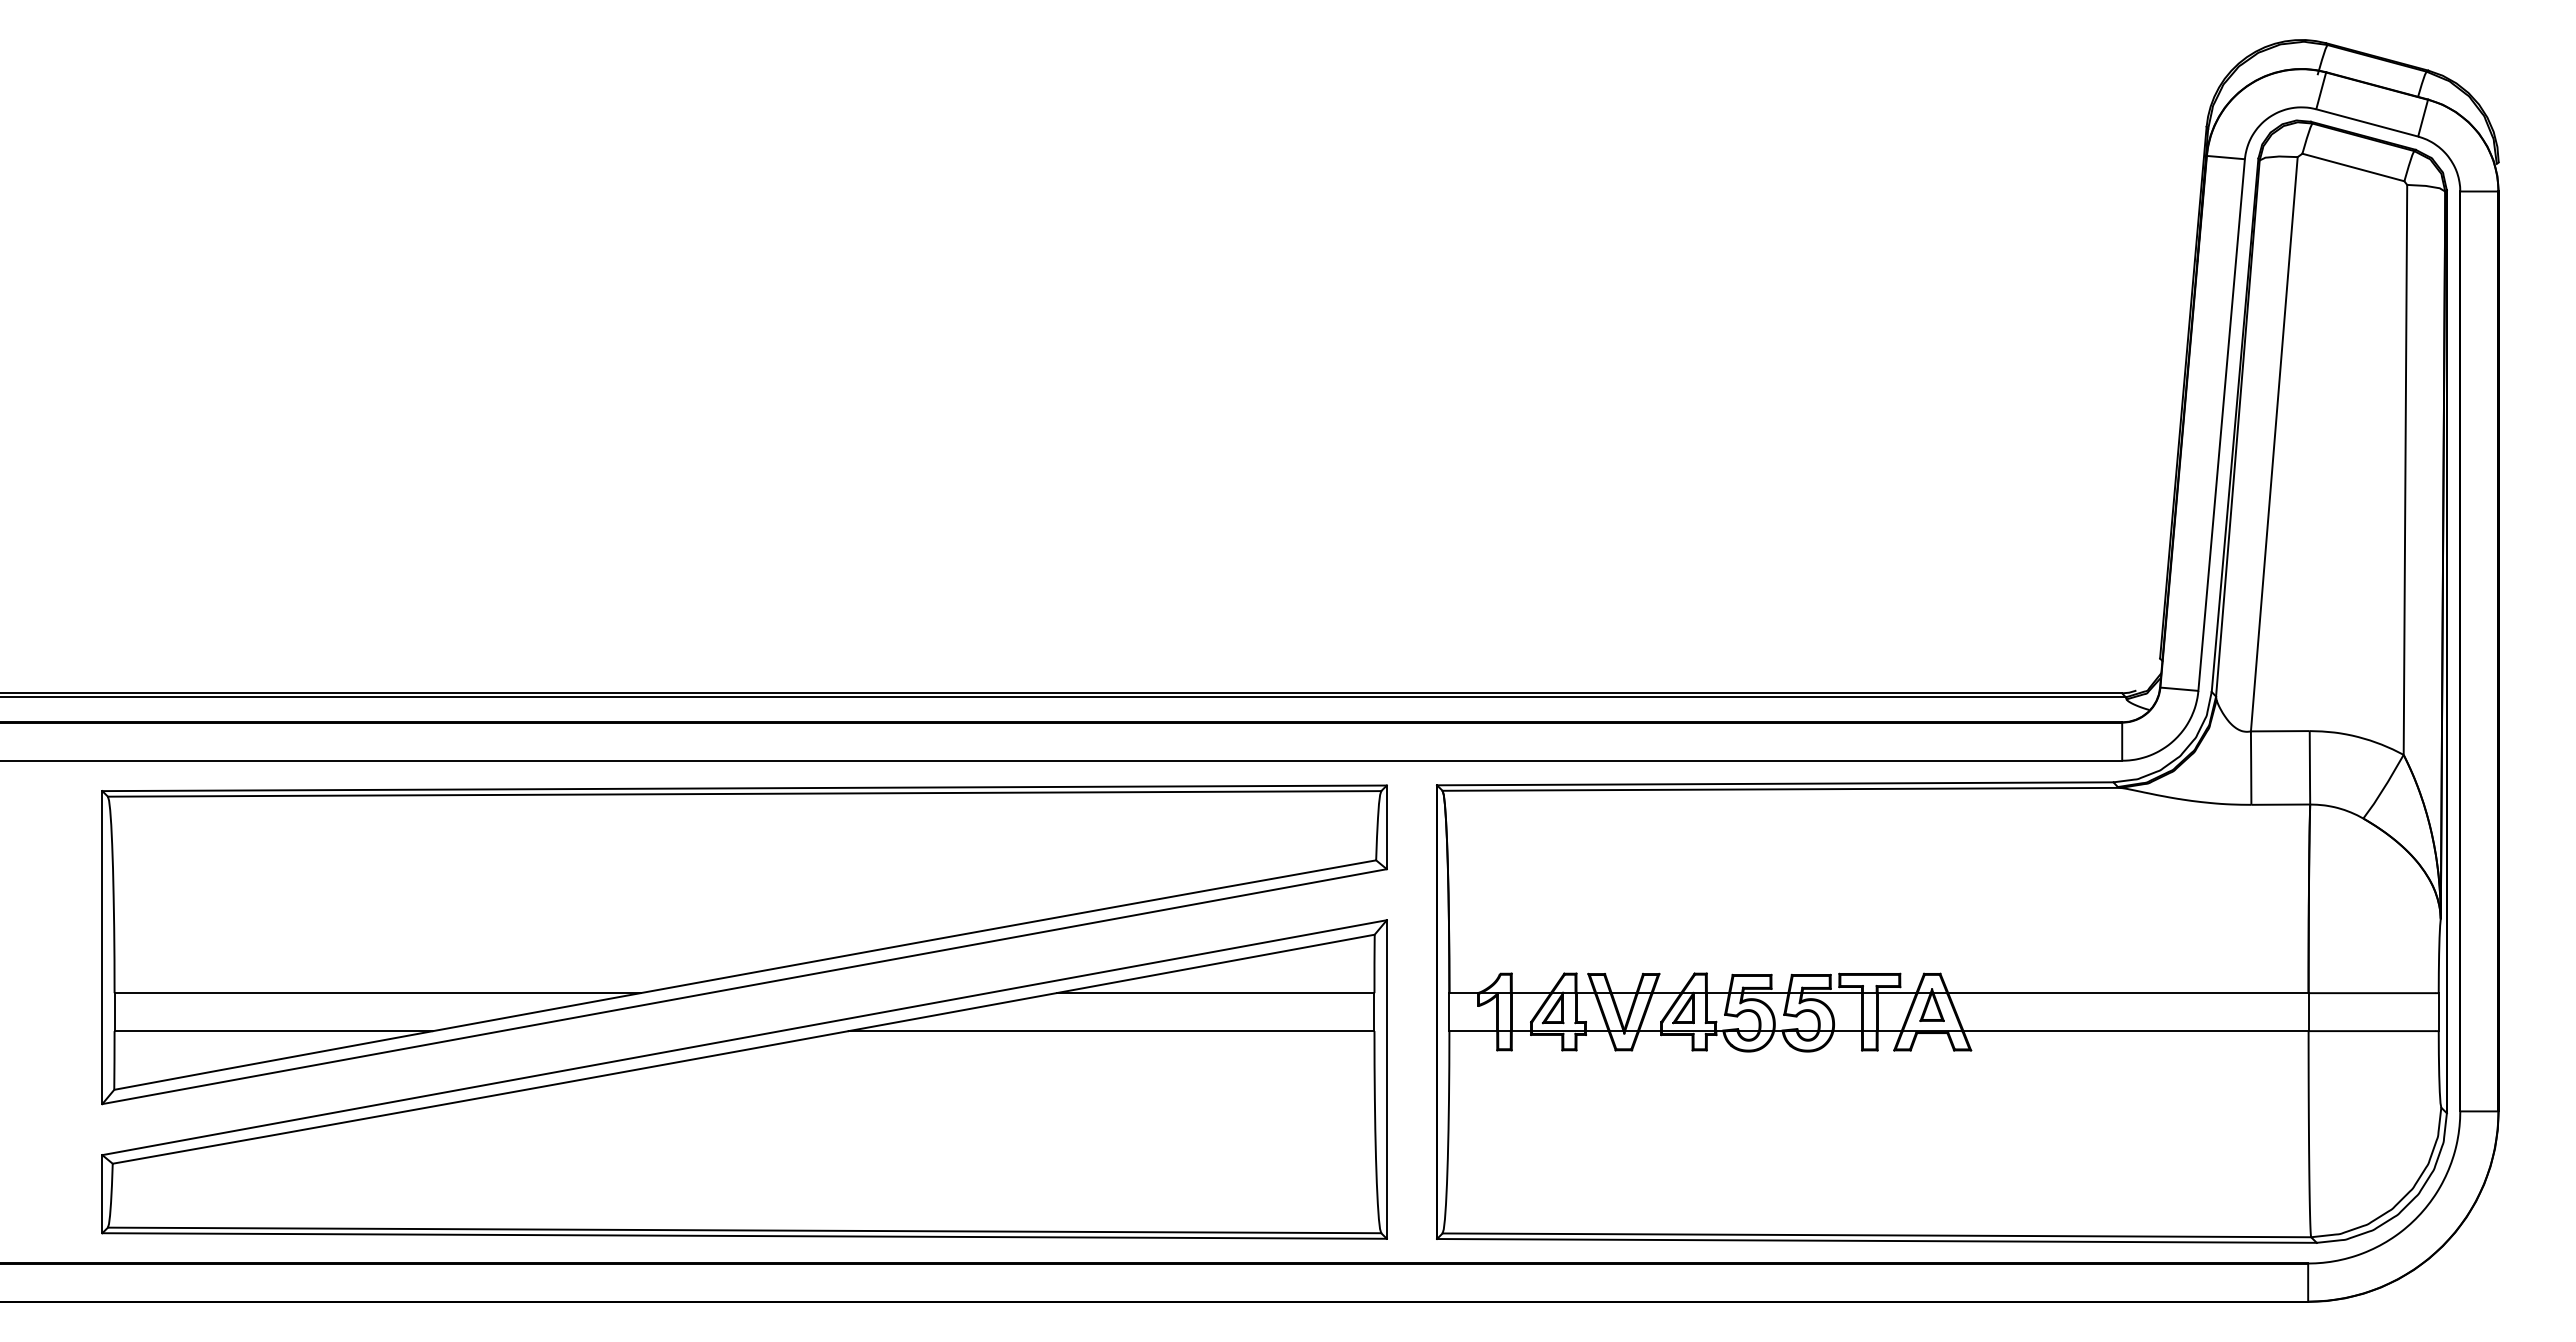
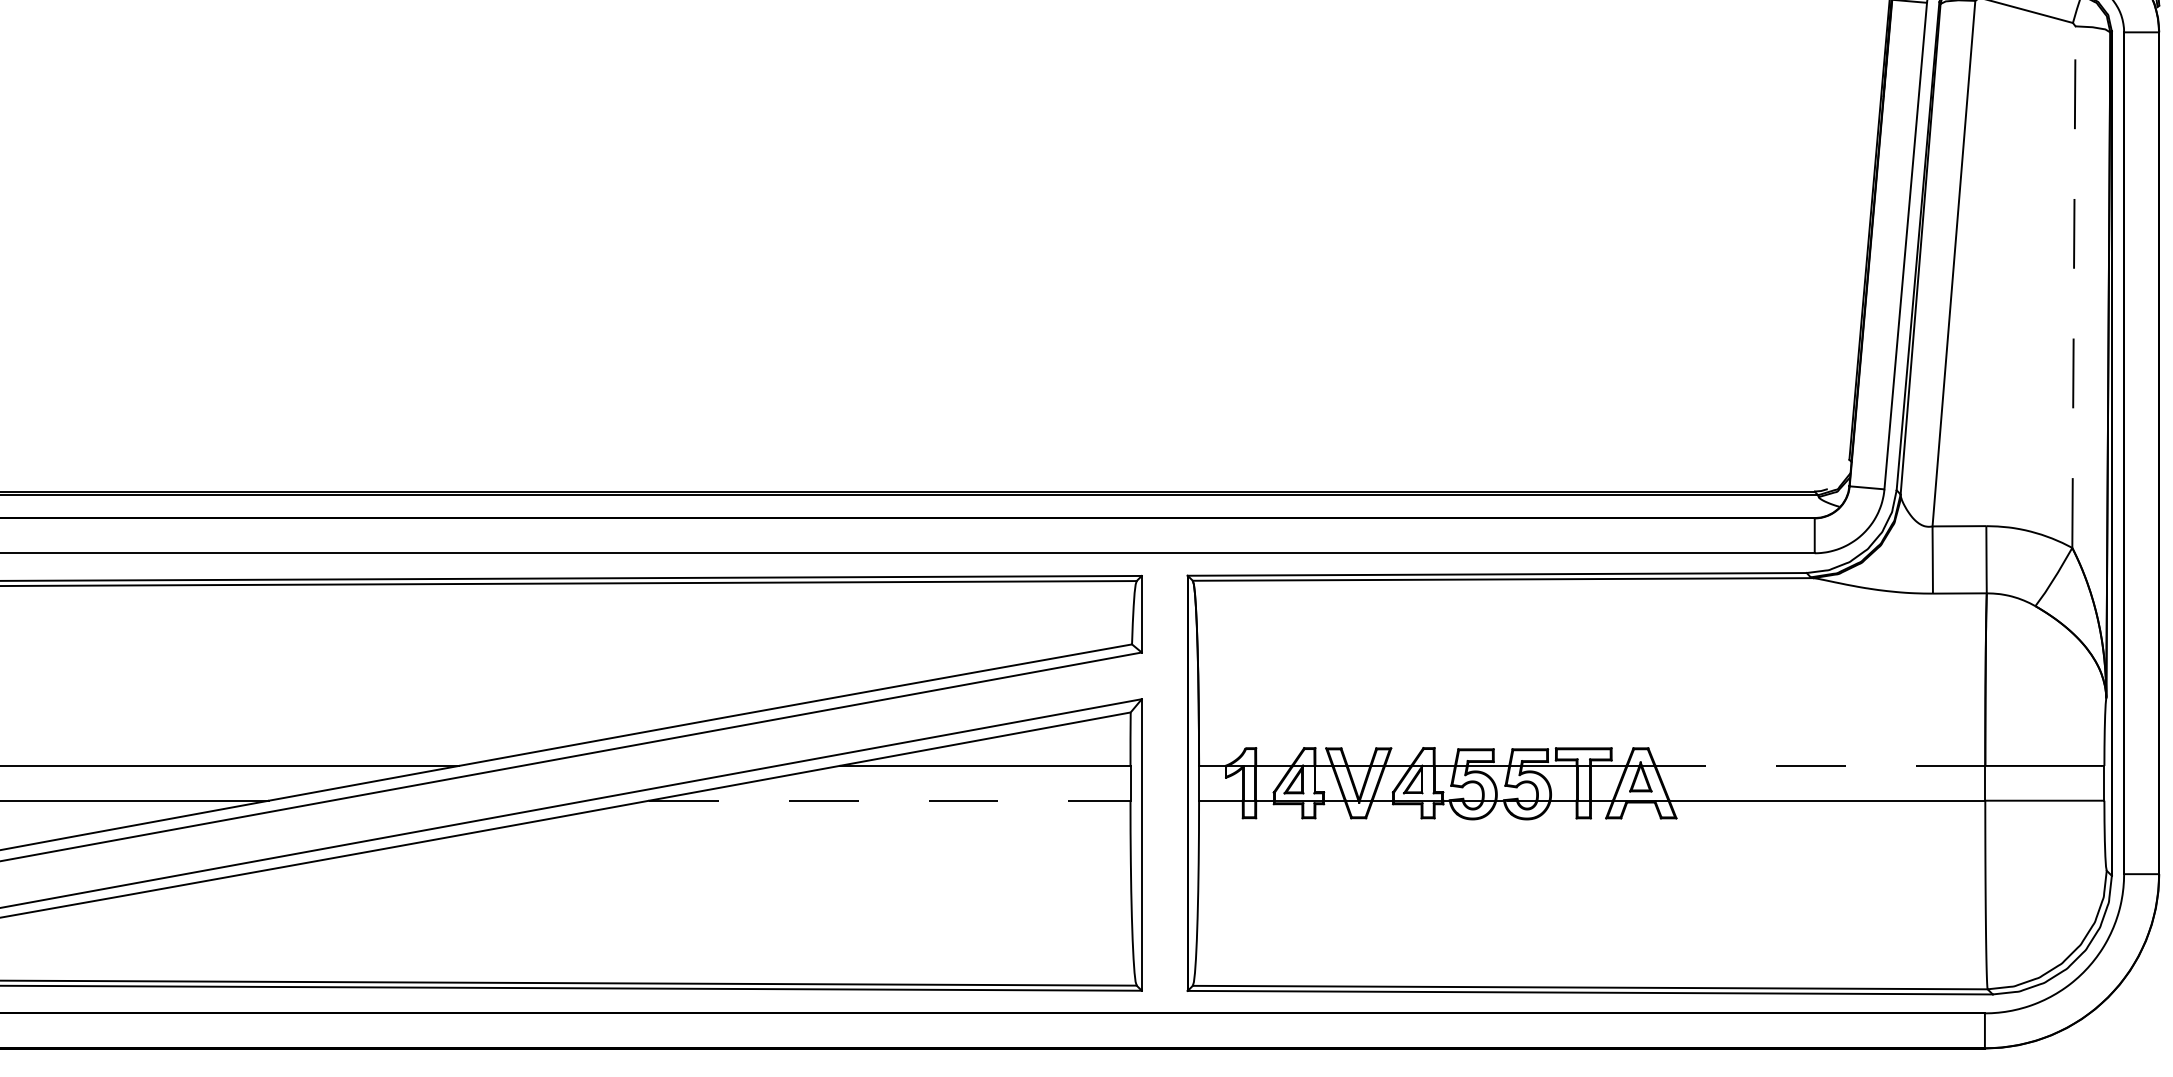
line: (2405, 469) -> (2073, 286), solid -> dashed
line: (2127, 993) -> (1819, 766), solid -> dashed
line: (1111, 1031) -> (889, 801), solid -> dashed

